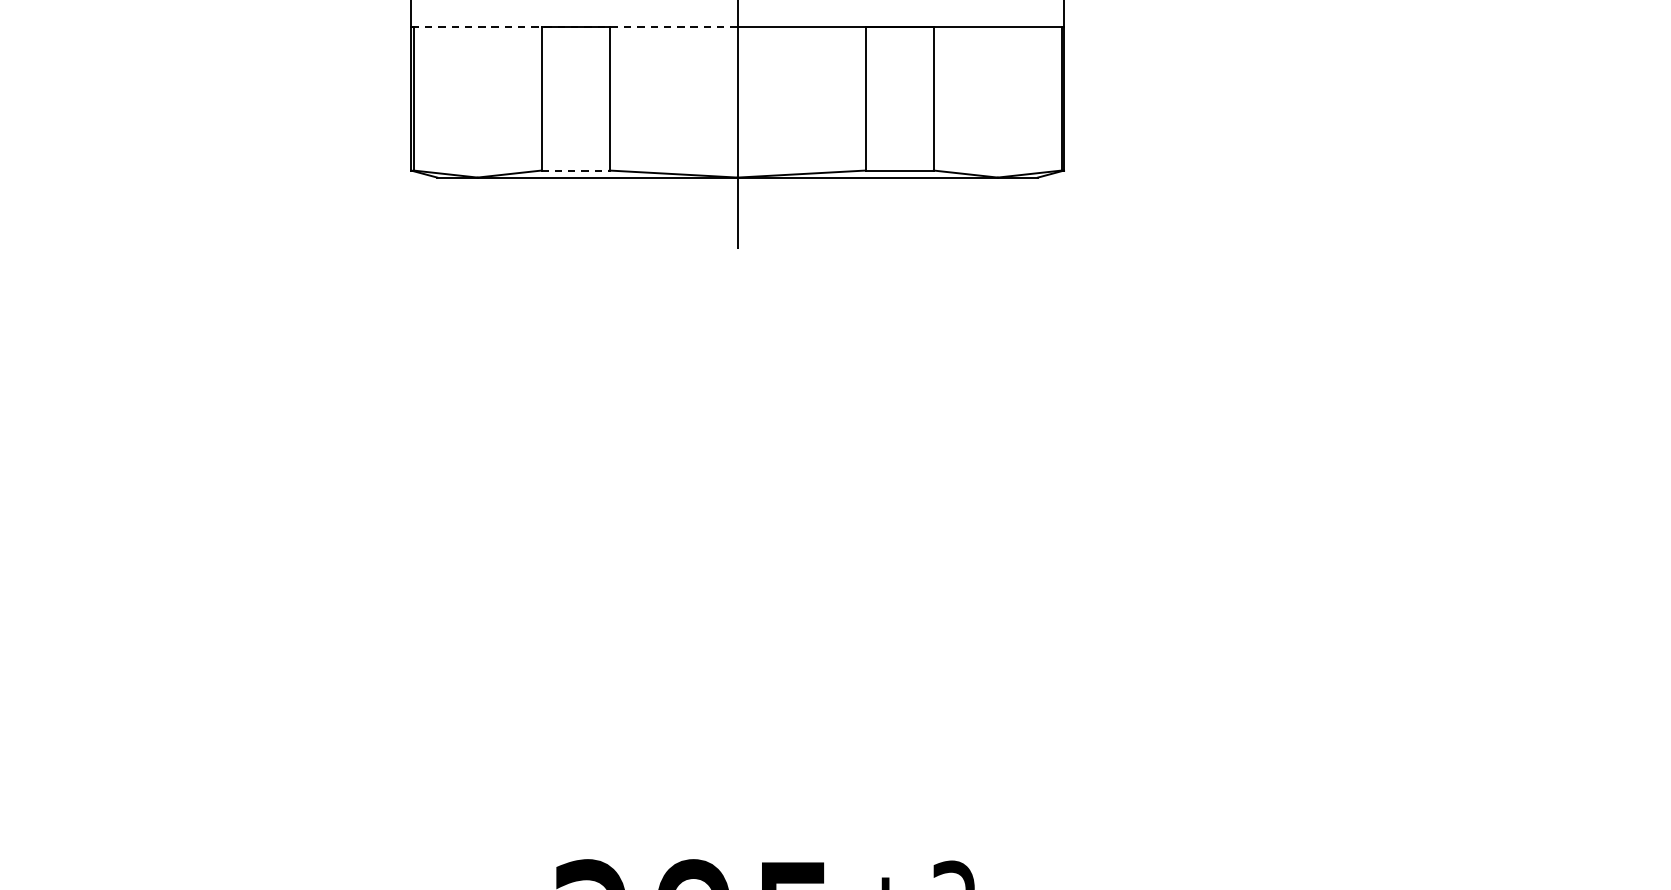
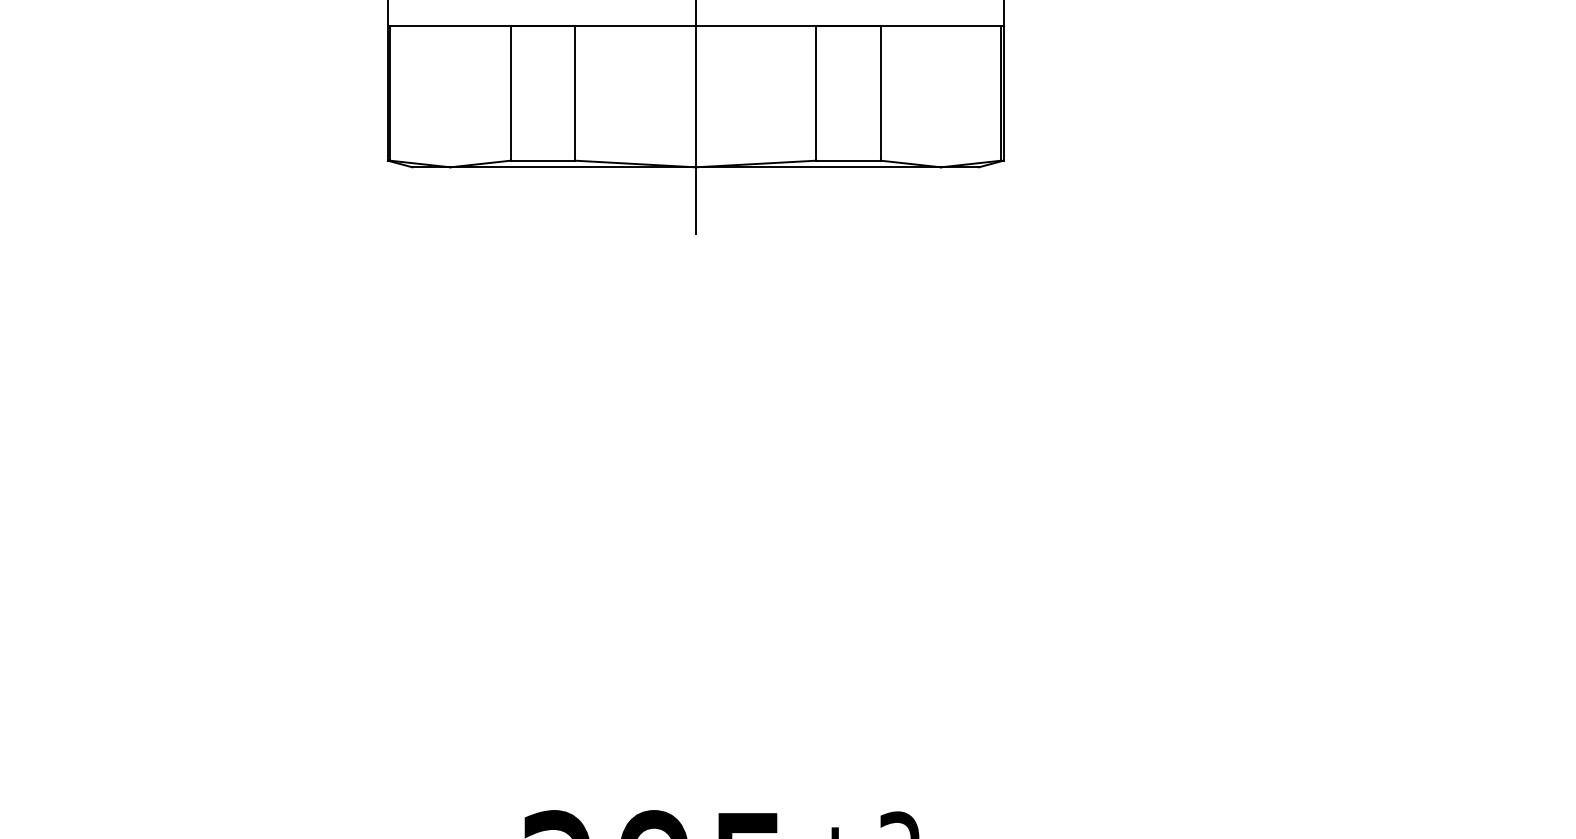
line: (574, 27) -> (541, 25), dashed -> solid
line: (576, 170) -> (543, 160), dashed -> solid

